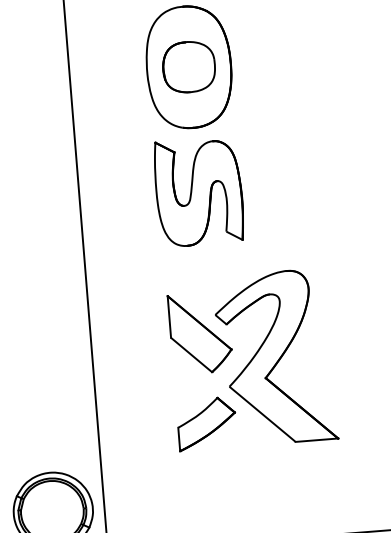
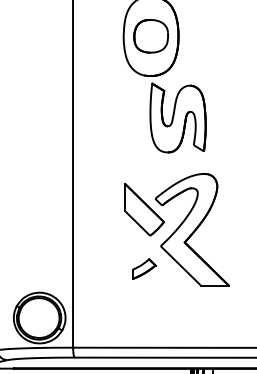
part: (198, 191) -> (177, 117), moved
part: (207, 422) -> (144, 268), size x0.6

